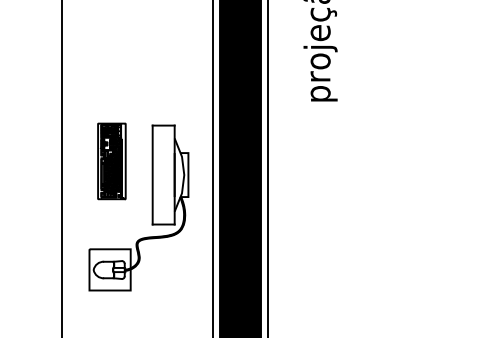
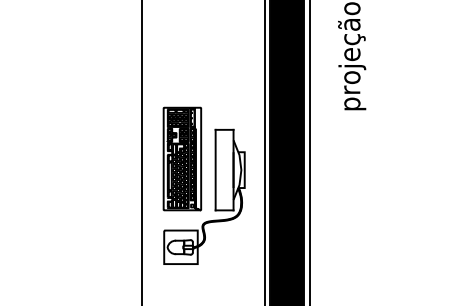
part: (111, 160) -> (182, 158), size x1.67

